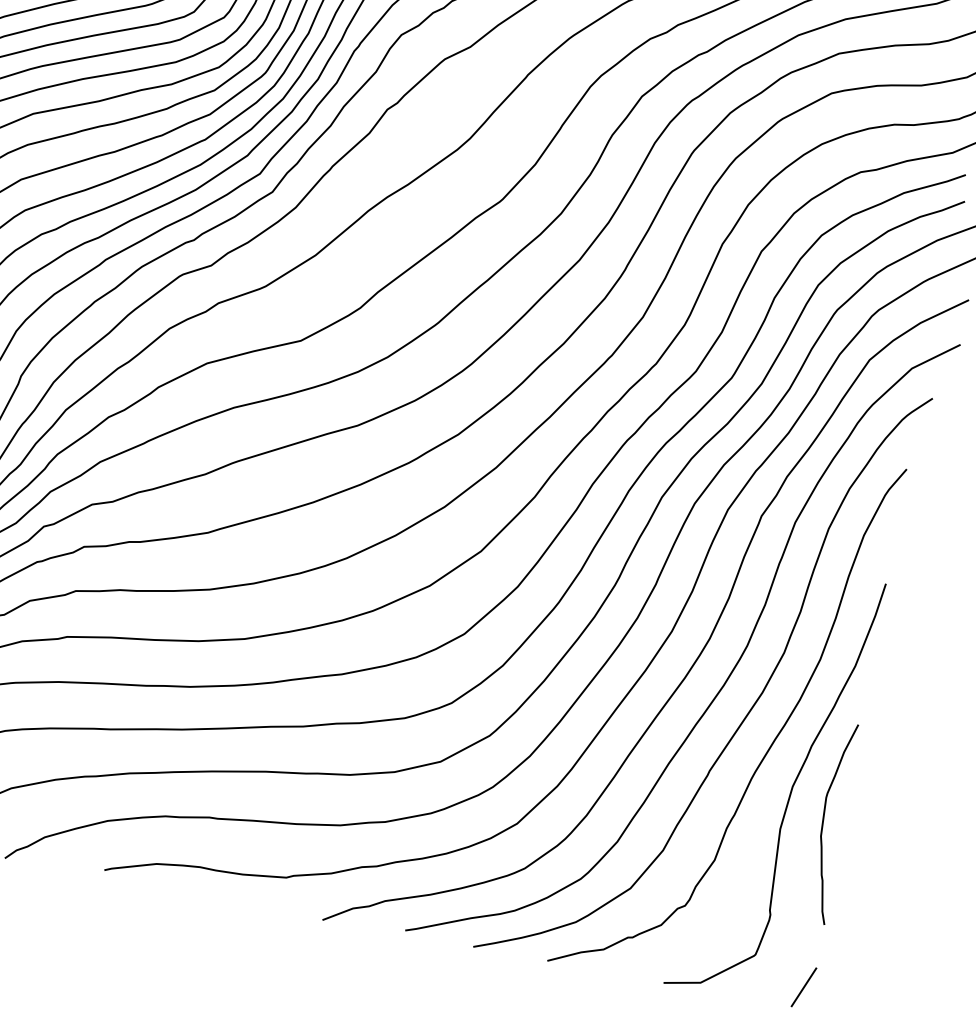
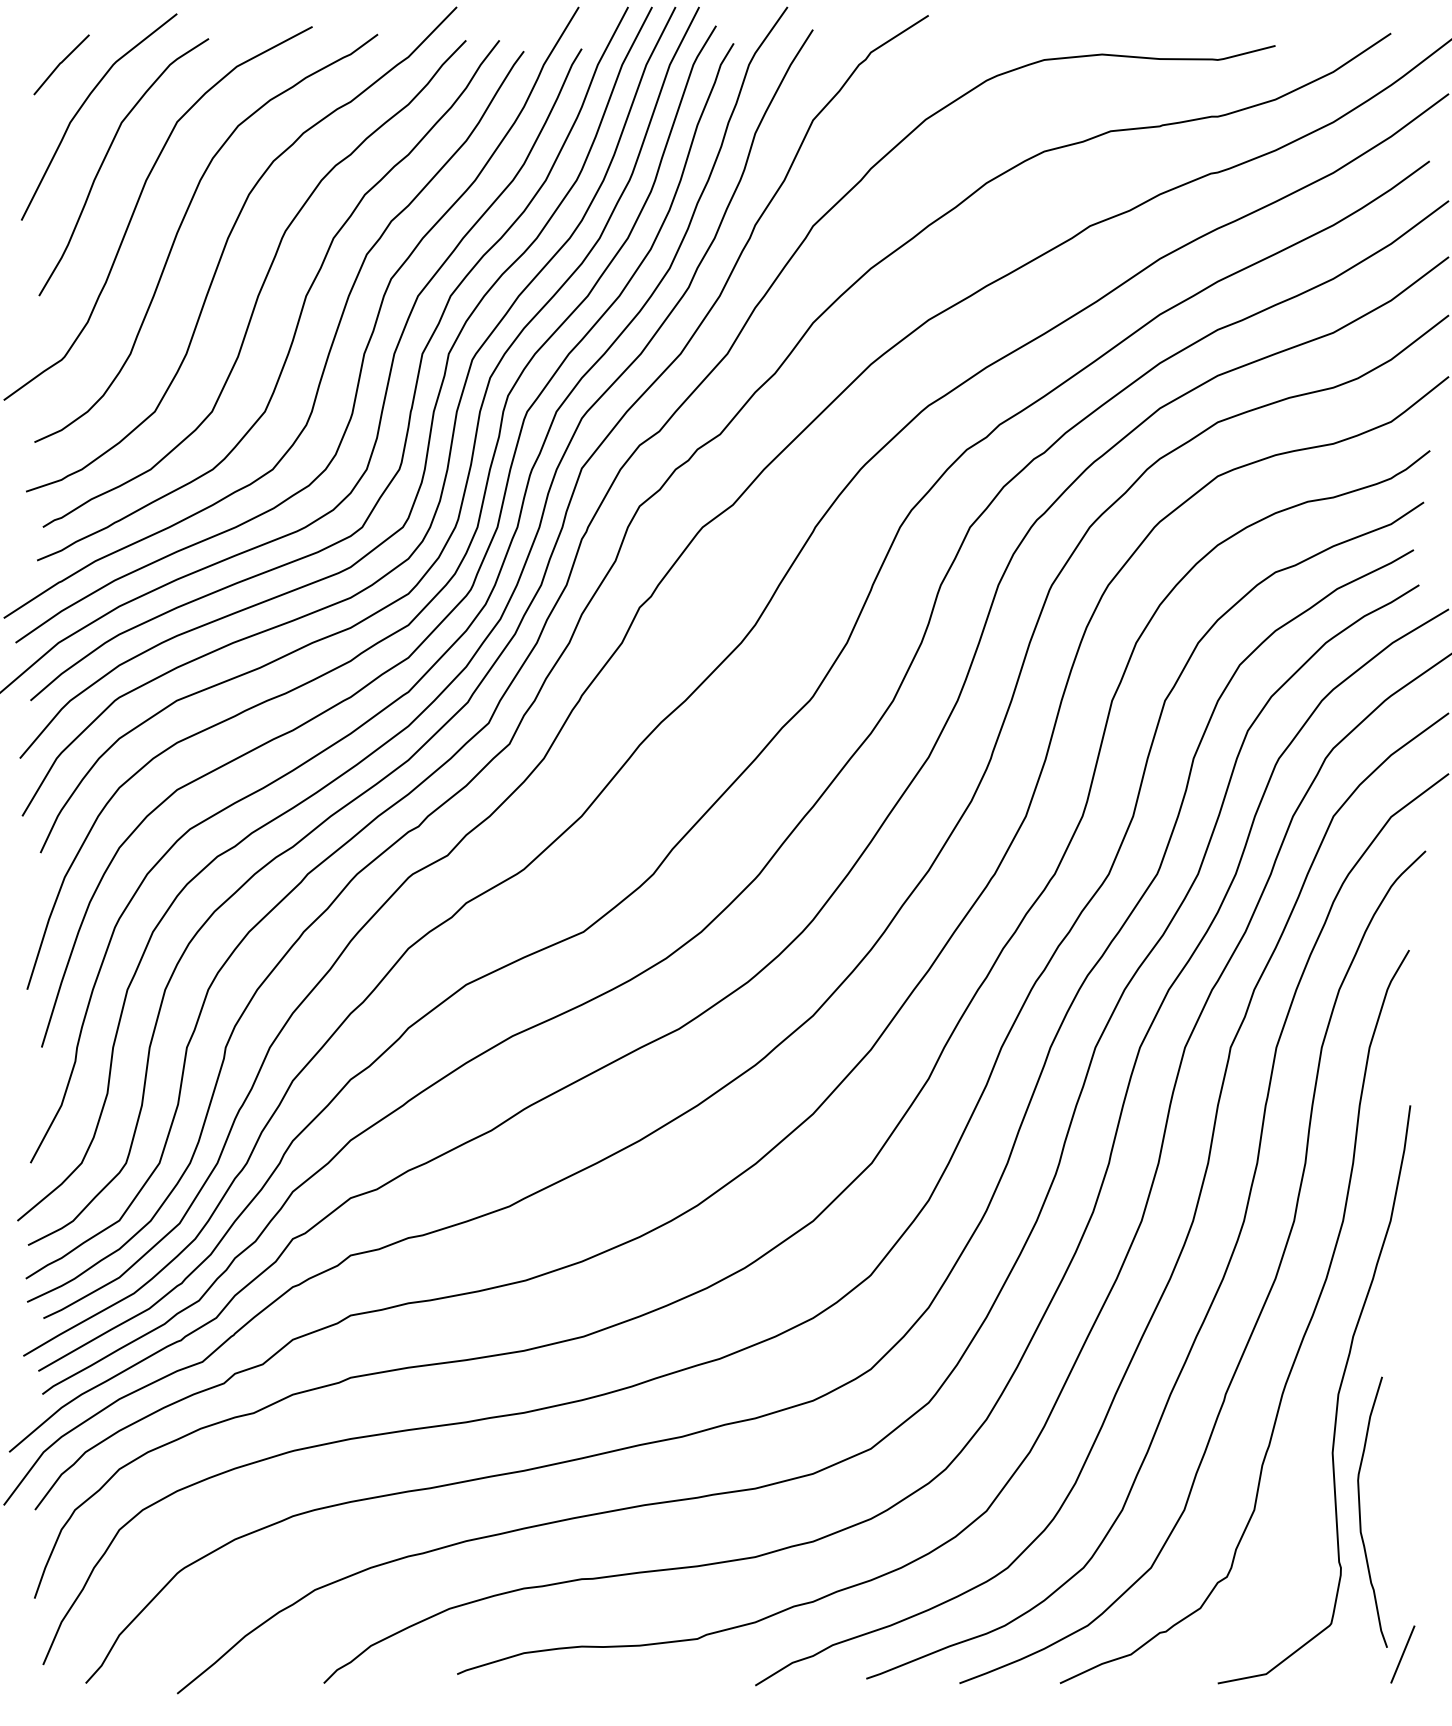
curve: (823, 820) -> (1360, 1511), moved

